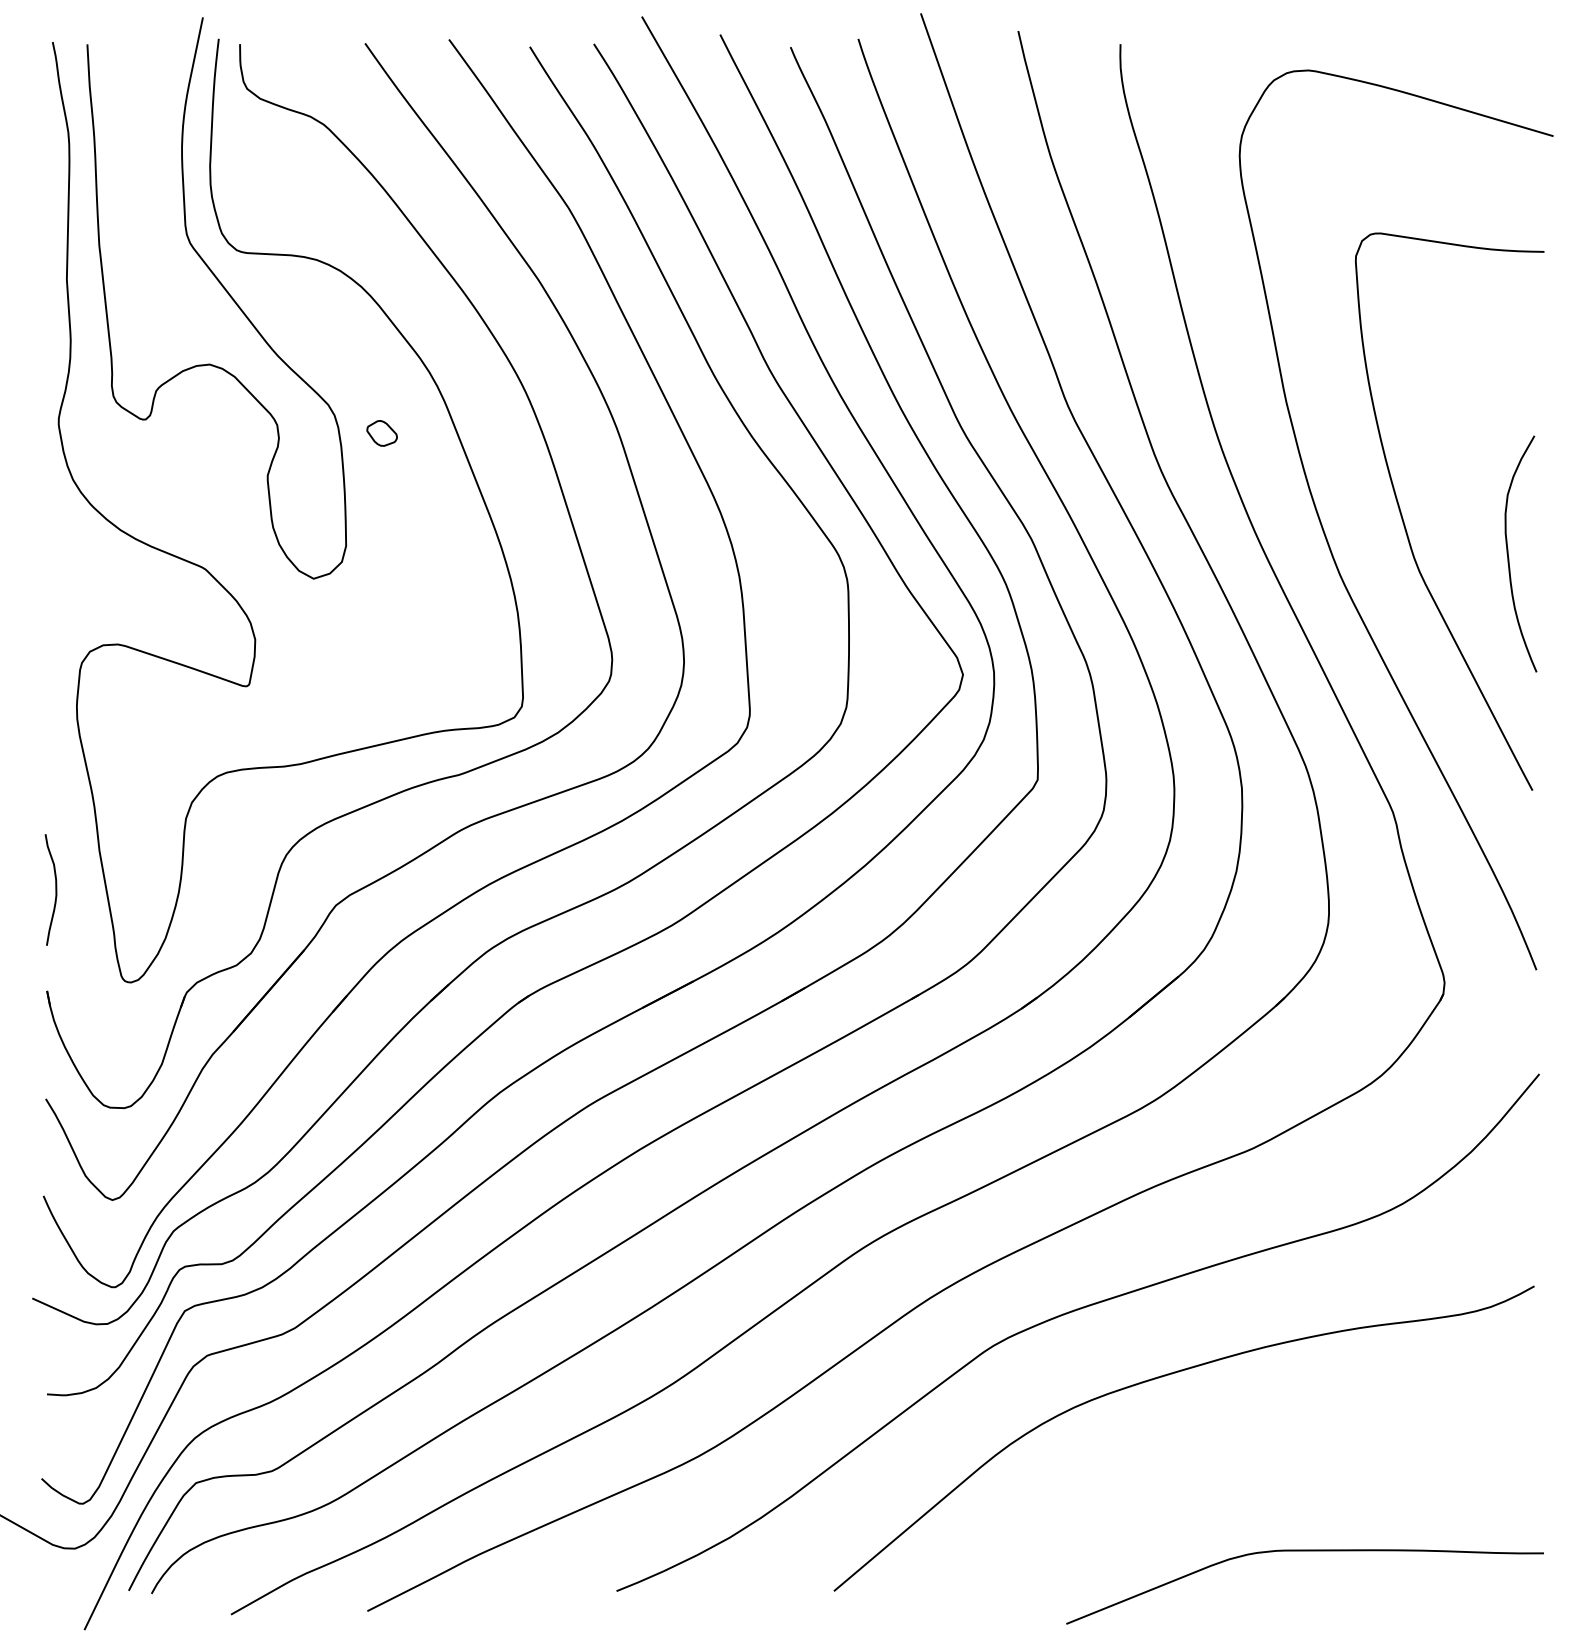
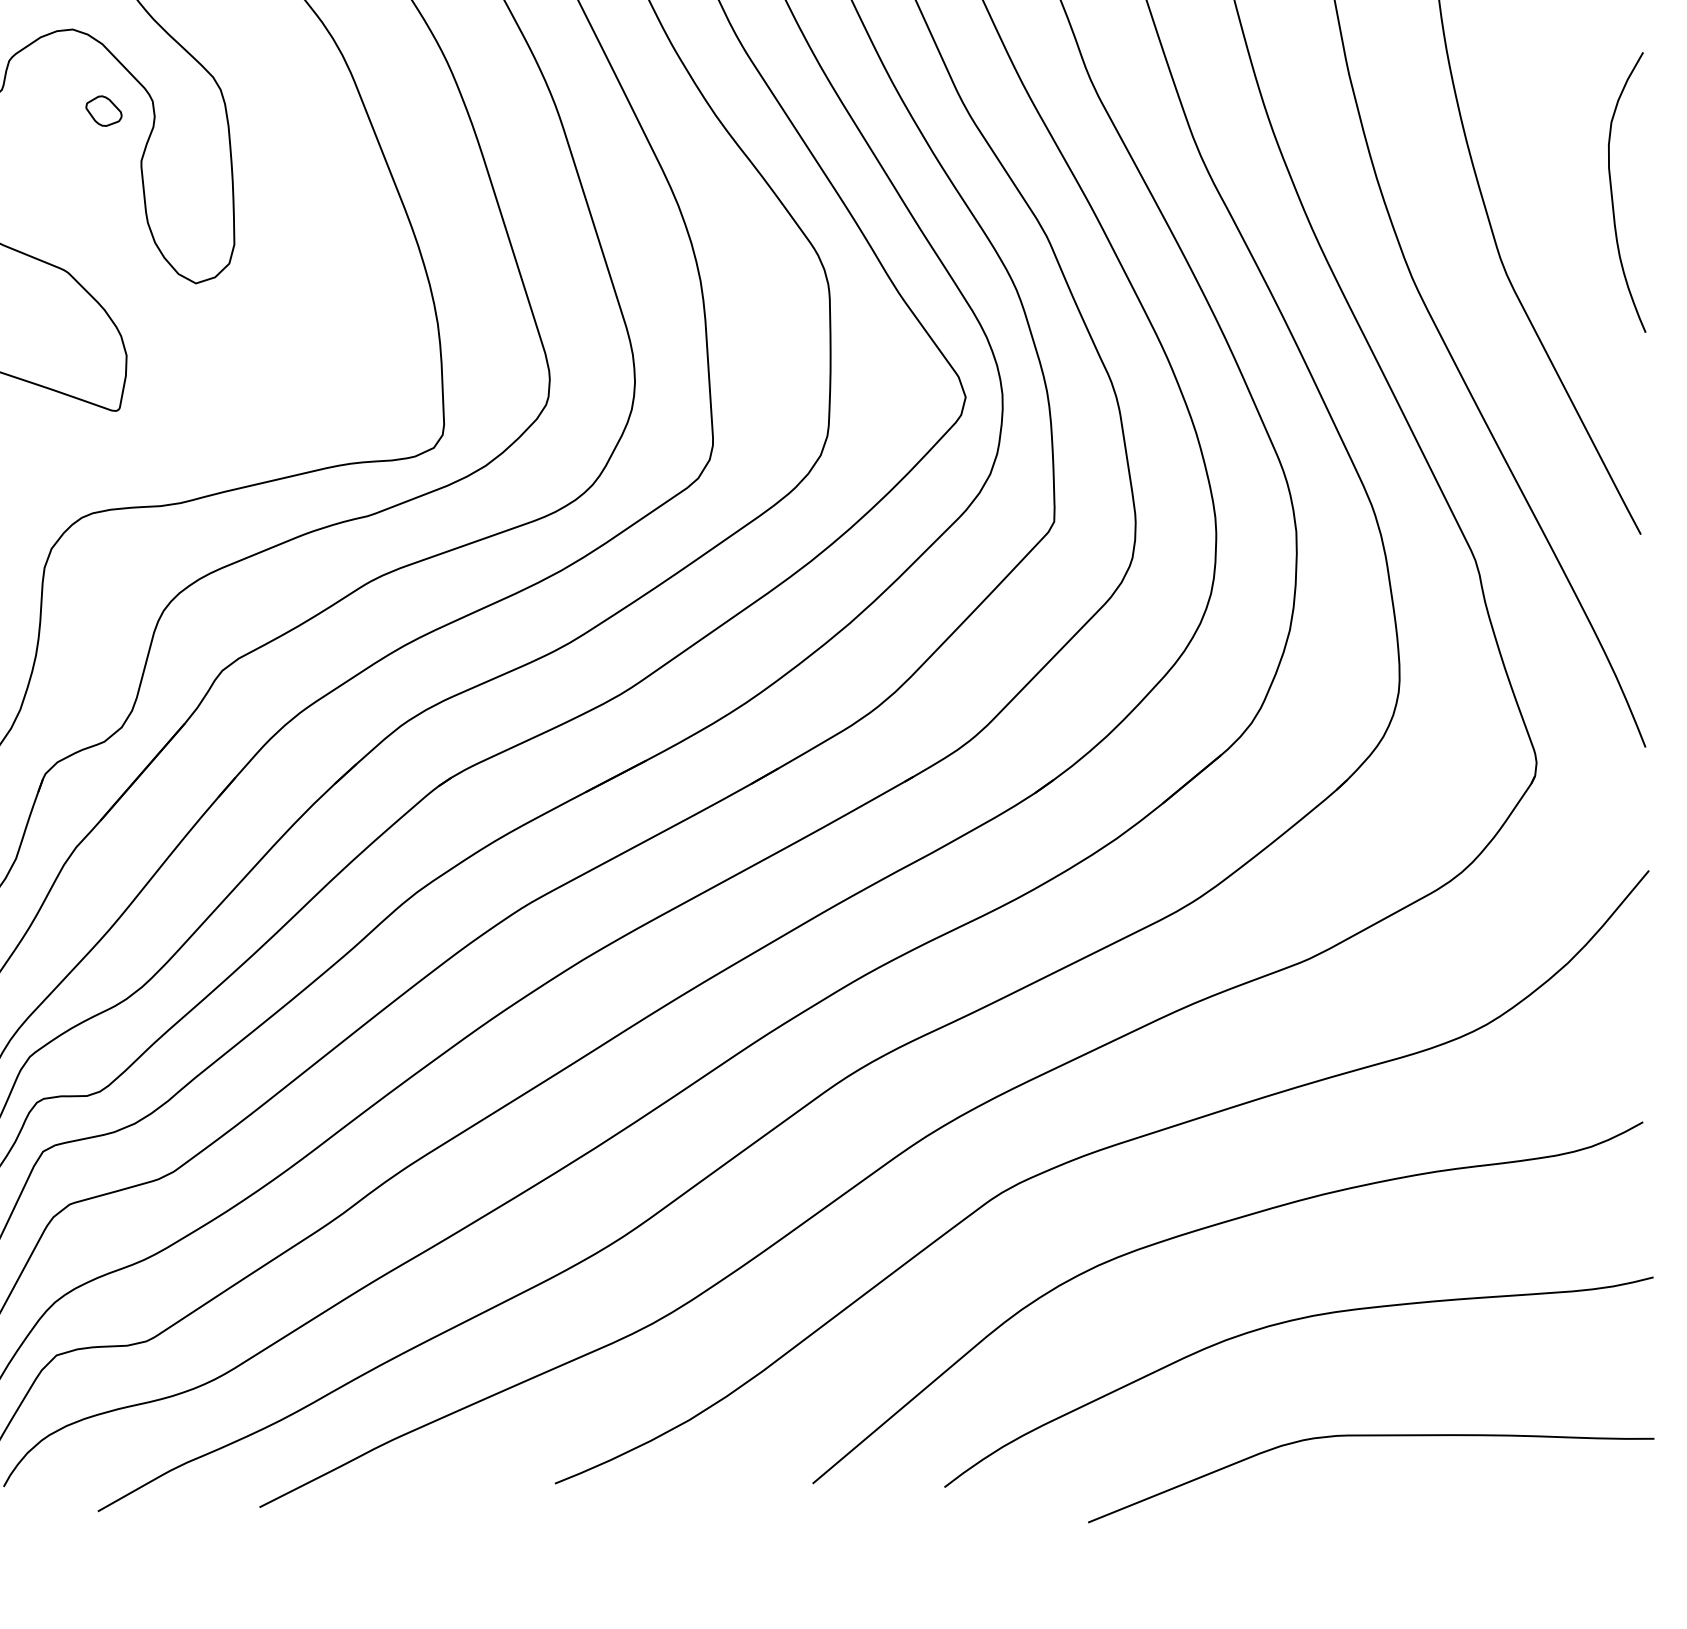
part: (381, 433) -> (103, 111), moved
curve: (1508, 553) -> (1612, 191), moved
curve: (1231, 1456) -> (1283, 1323), added

